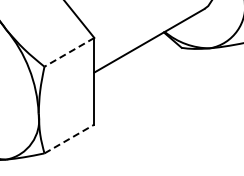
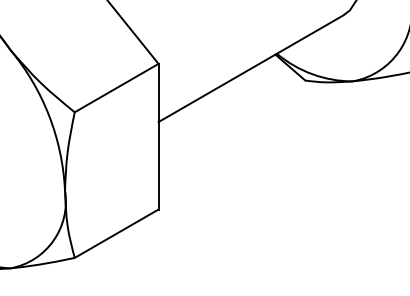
line: (69, 52) -> (116, 88), dashed -> solid
line: (69, 139) -> (116, 234), dashed -> solid

